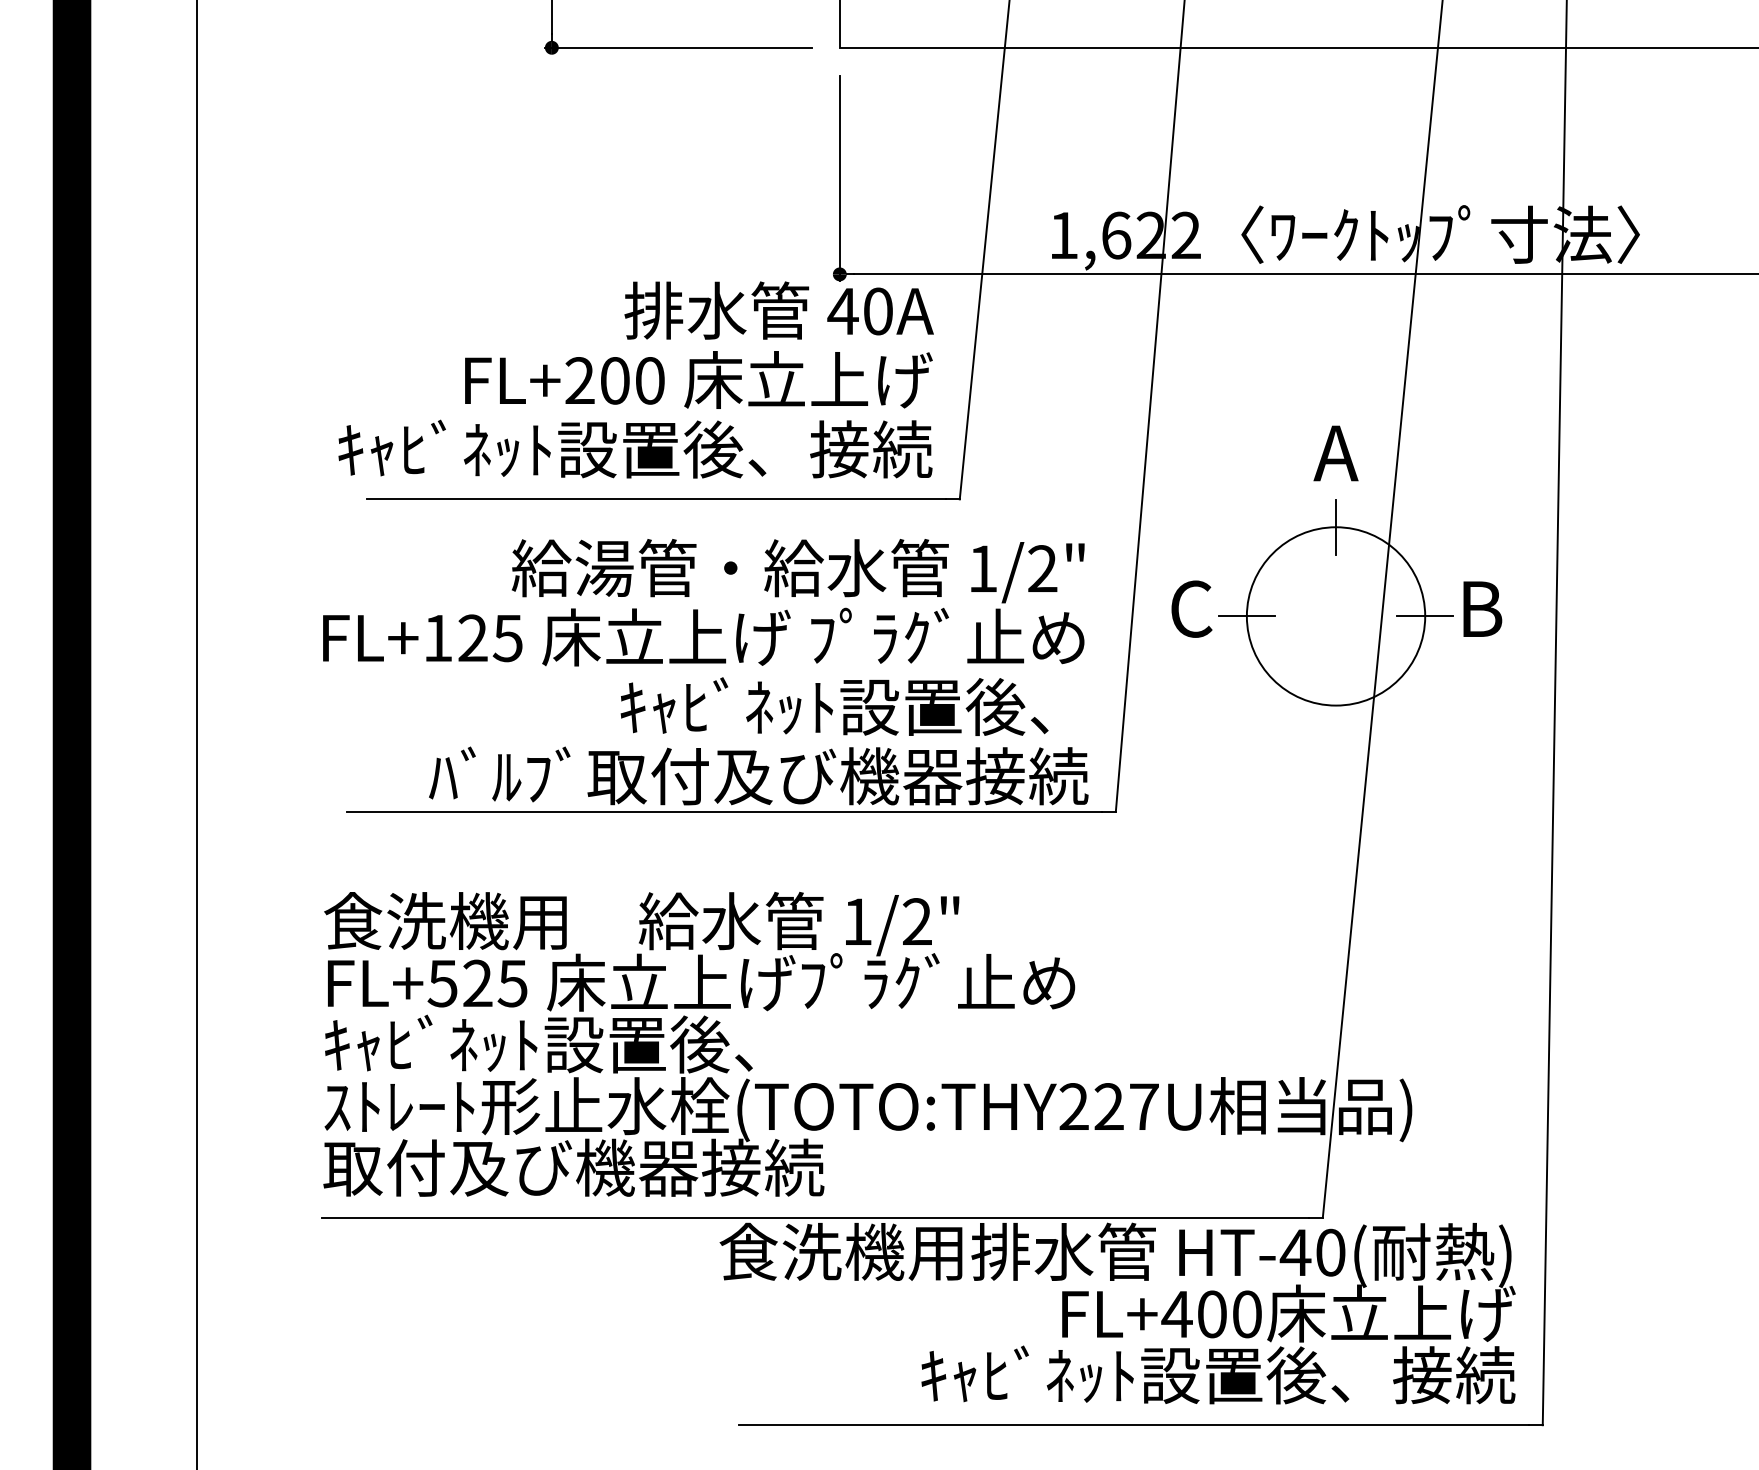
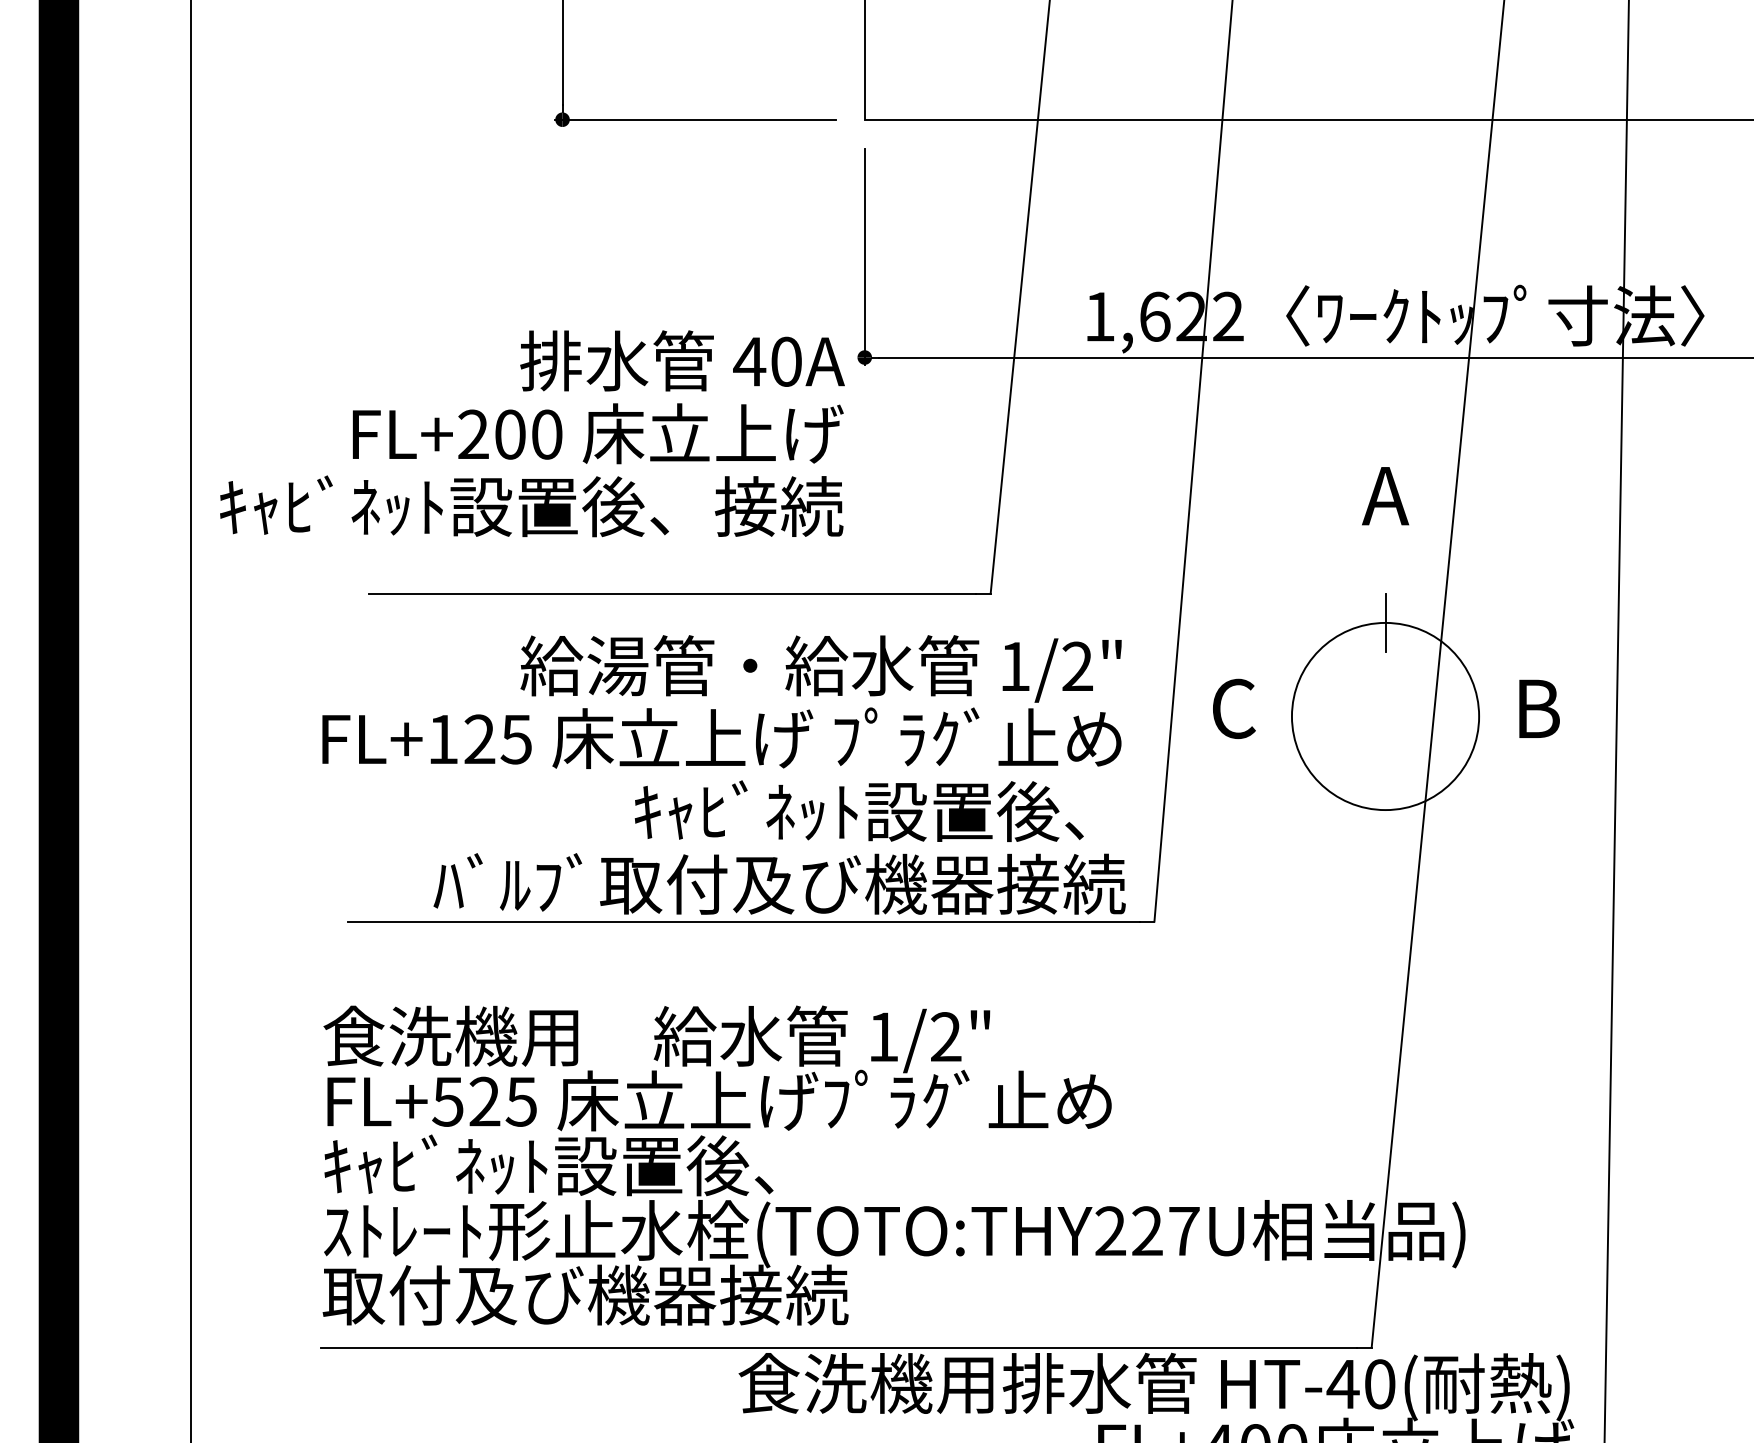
text: (635, 379) -> (531, 433), moved
text: (1335, 453) -> (1384, 496), moved
line: (1246, 616) -> (1291, 716), removed
line: (1424, 616) -> (1478, 716), removed

